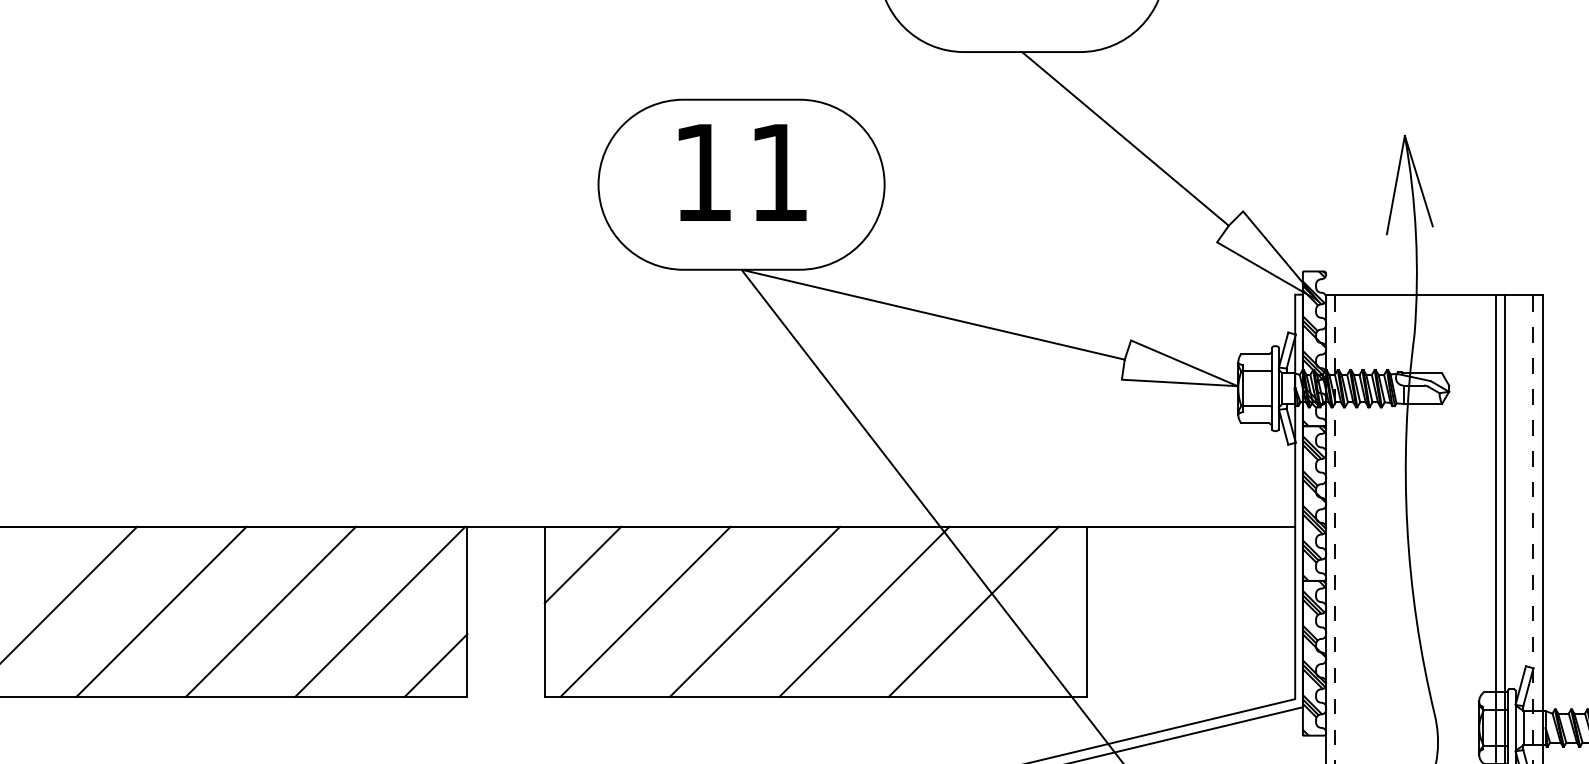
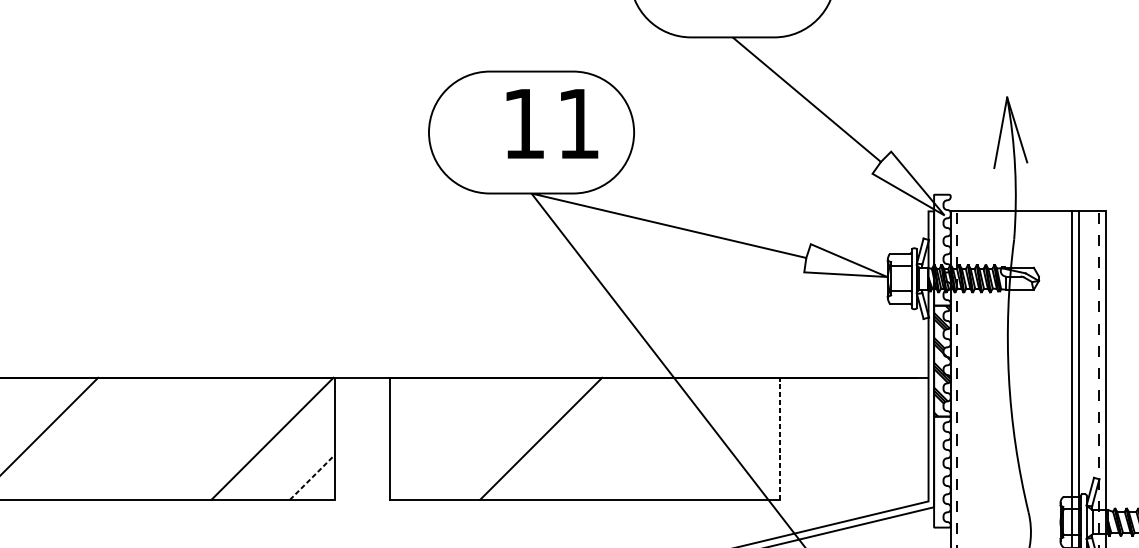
text: (742, 172) -> (552, 123), moved
hatch: (1314, 348) -> (942, 249), removed
line: (582, 564) -> (417, 404), removed
line: (161, 611) -> (115, 438), removed
line: (270, 611) -> (193, 438), removed
line: (645, 611) -> (462, 438), removed
line: (864, 611) -> (619, 438), removed
line: (973, 611) -> (697, 438), removed
line: (1087, 611) -> (779, 438), solid -> dashed
hatch: (1314, 657) -> (942, 471), removed
line: (436, 665) -> (312, 477), solid -> dashed

